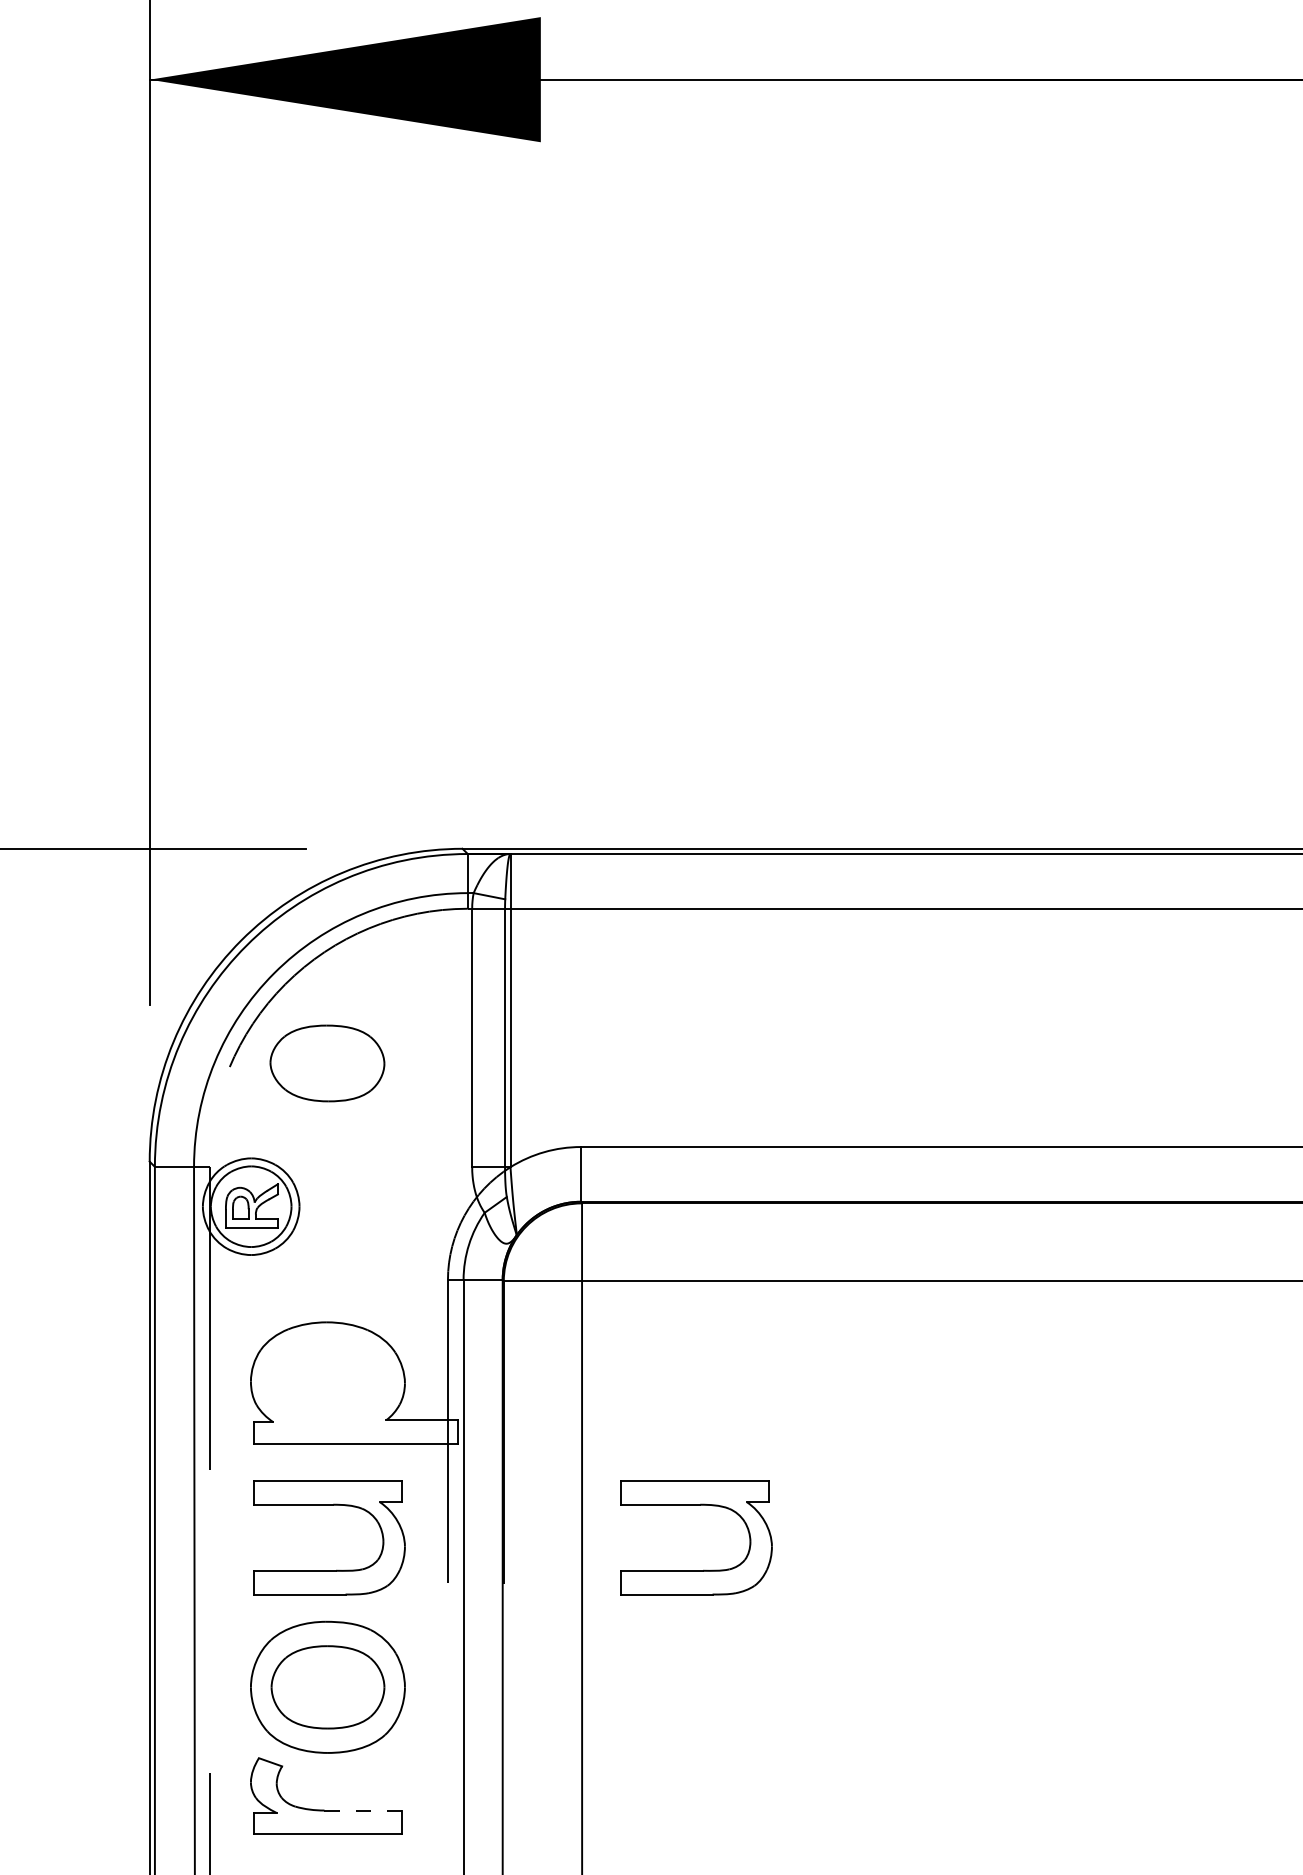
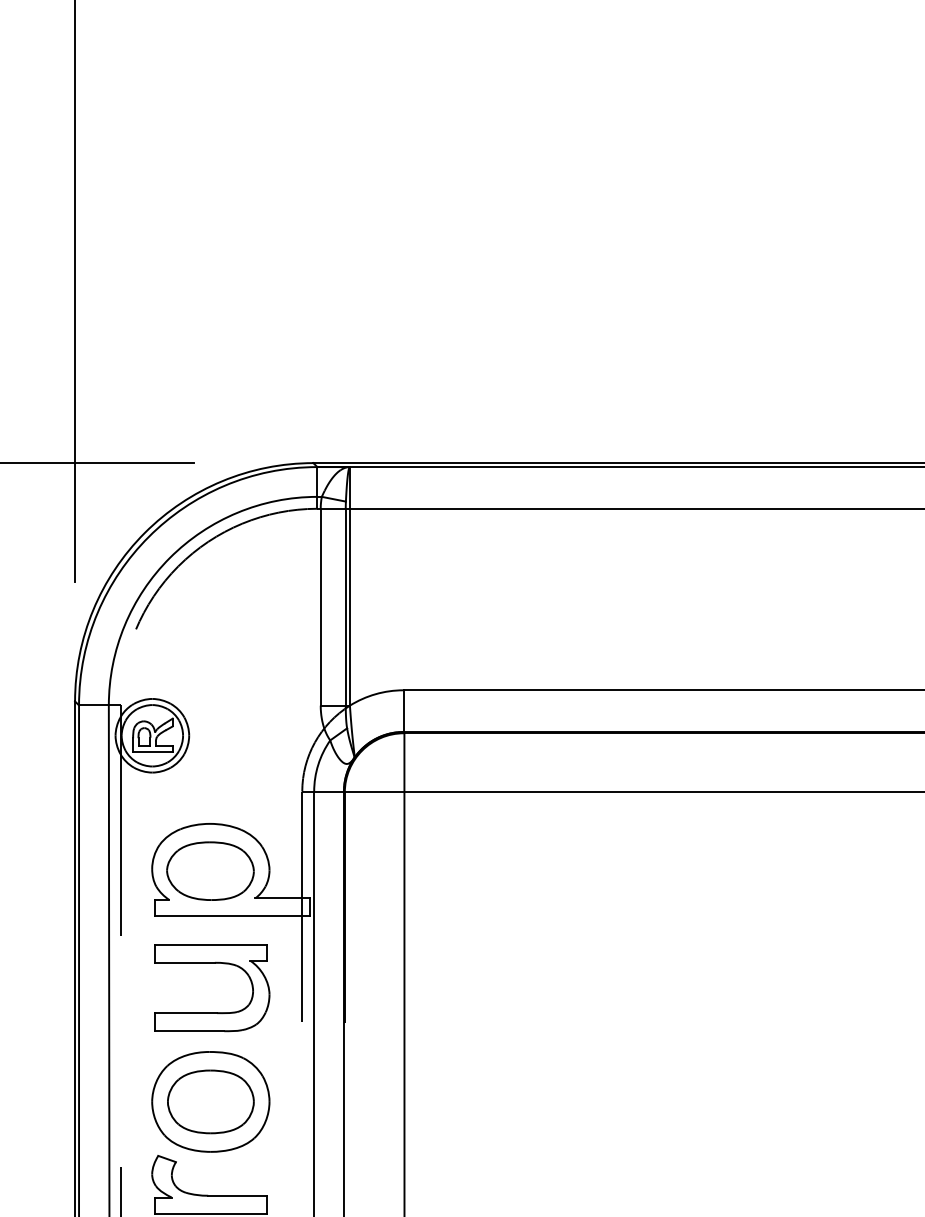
part: (327, 1063) -> (210, 871), moved
part: (696, 1505) -> (491, 963), removed
line: (363, 1810) -> (237, 1195), dashed -> solid

